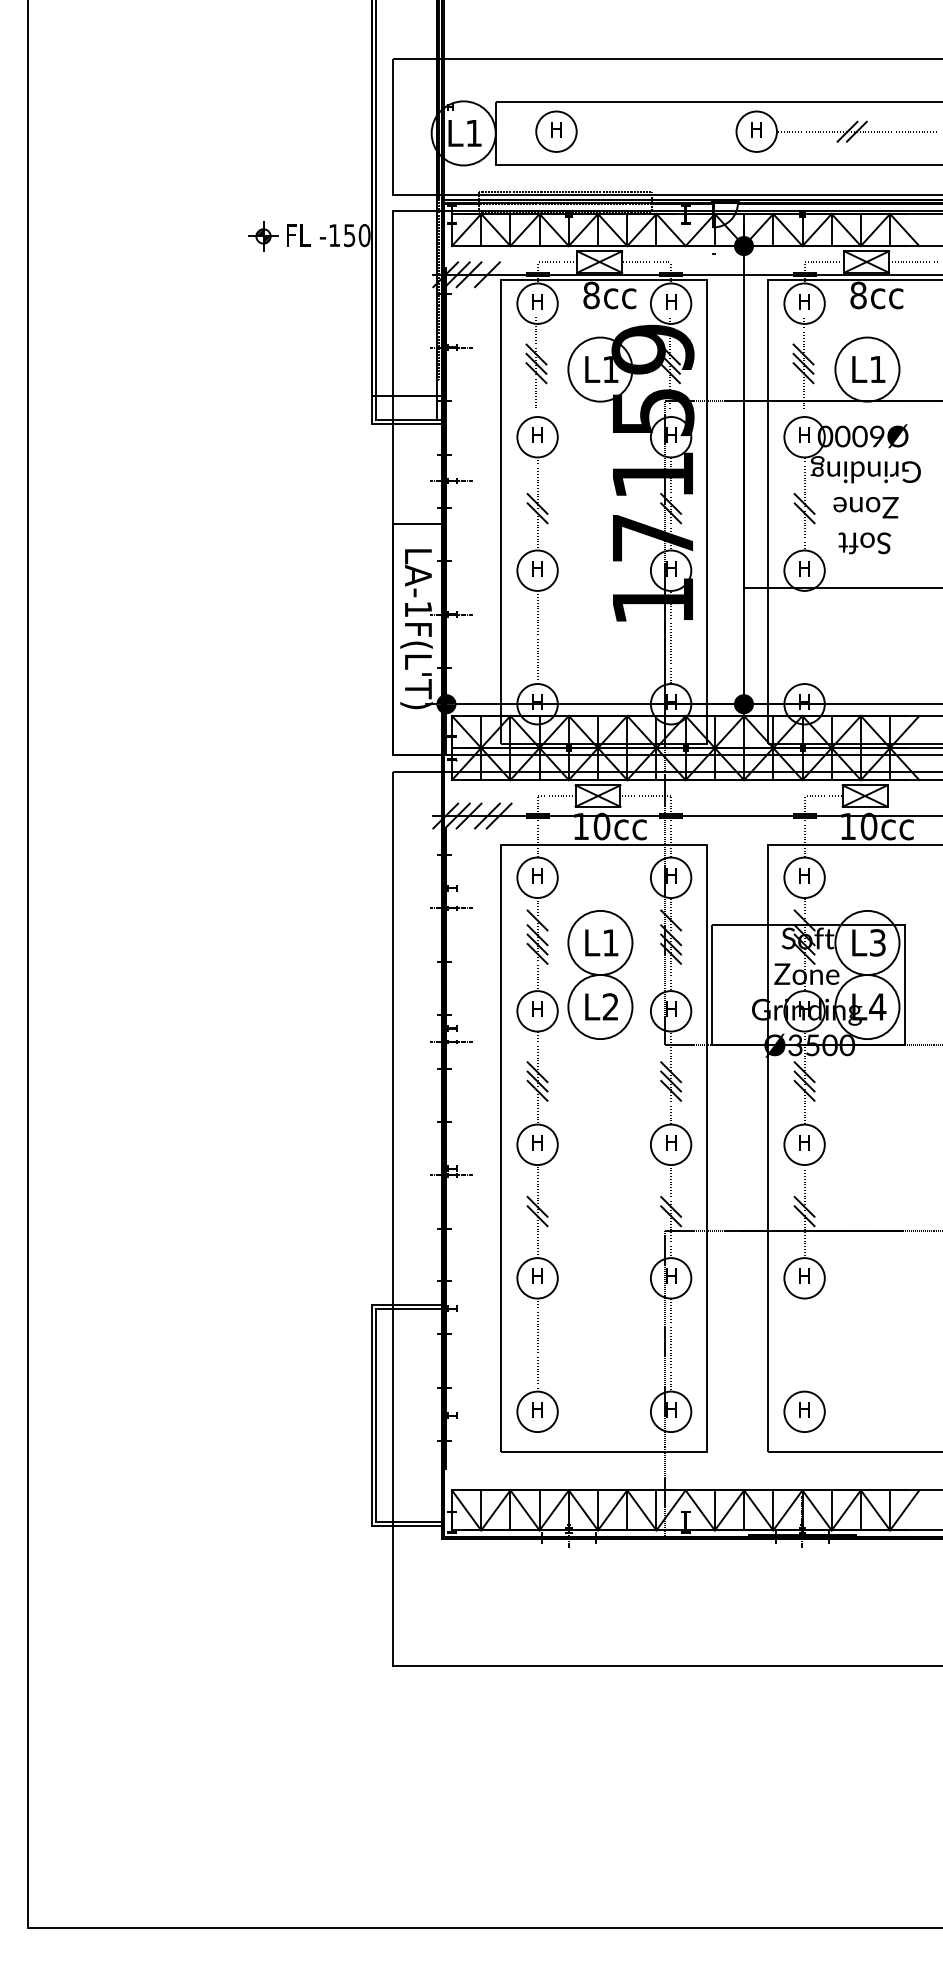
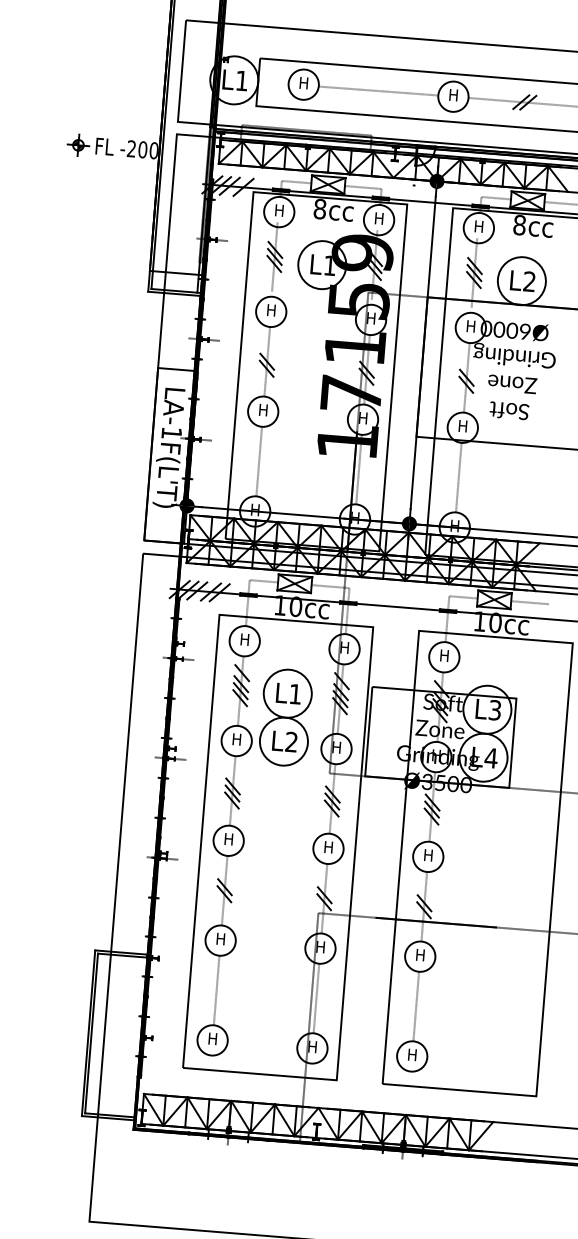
line: (656, 131) -> (378, 90), added
text: (342, 235) -> (137, 149), -150 -> -200
text: (877, 368) -> (529, 280), L1 -> L2
line: (804, 637) -> (458, 477), added
line: (912, 796) -> (529, 603), added
line: (804, 1344) -> (416, 1006), added

